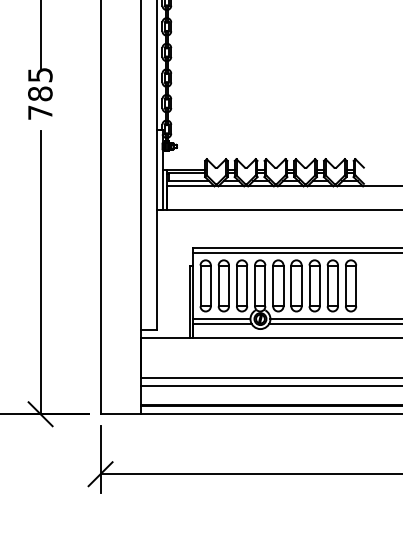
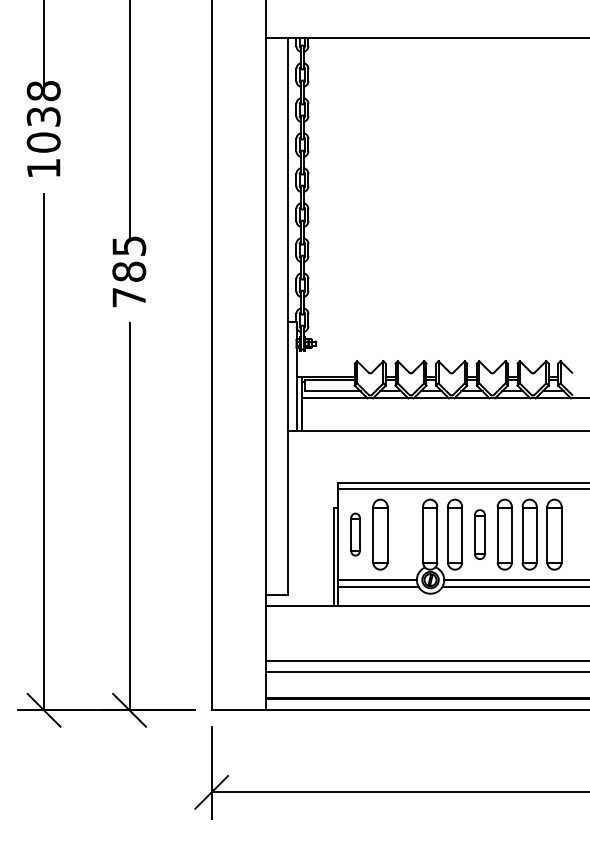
part: (205, 285) -> (355, 534), size x0.6
part: (242, 285) -> (405, 534), removed
part: (296, 285) -> (479, 534), size x0.7

